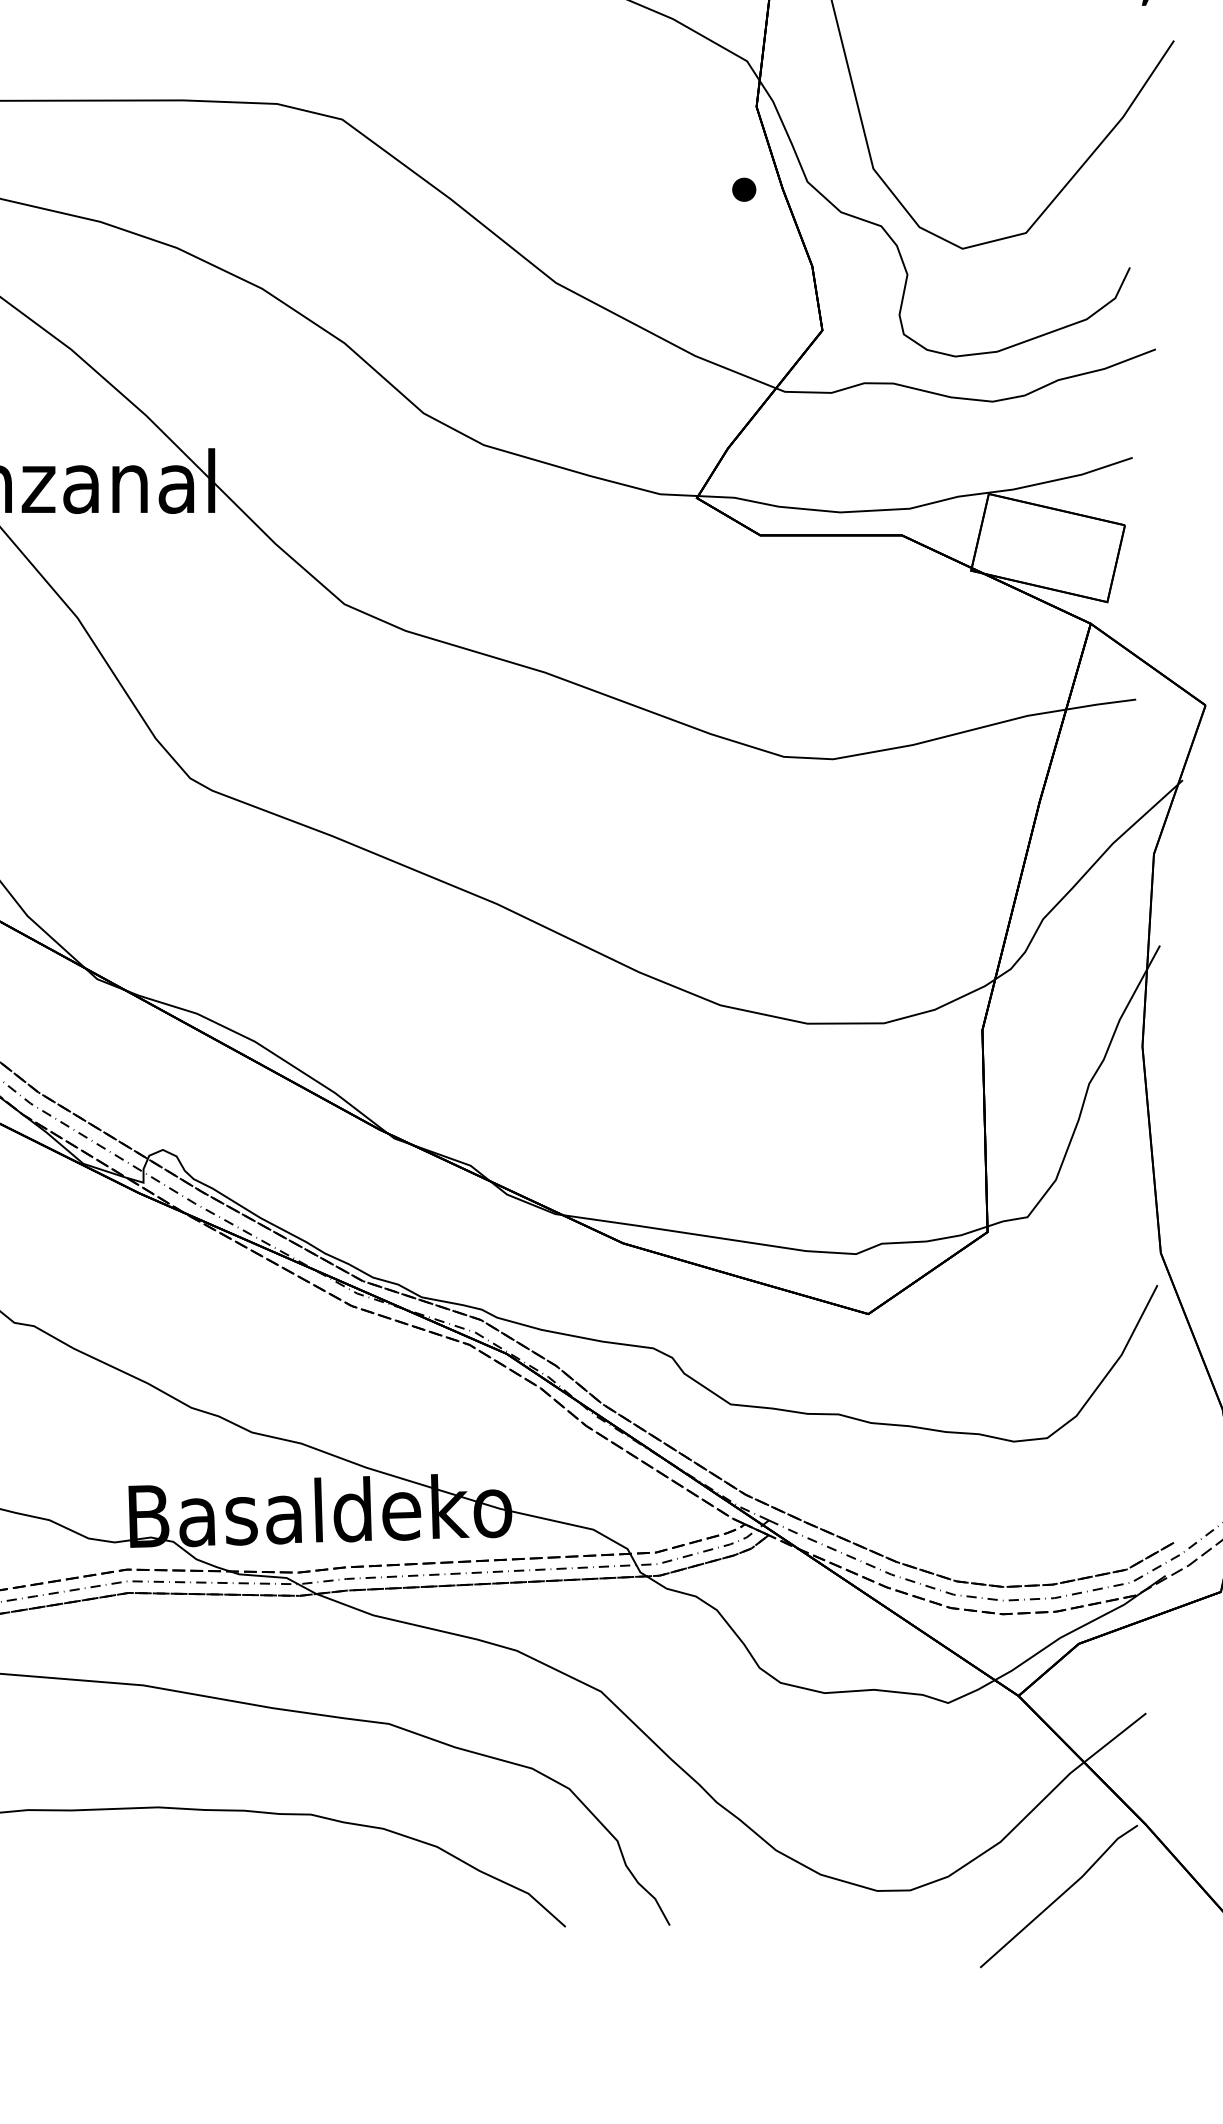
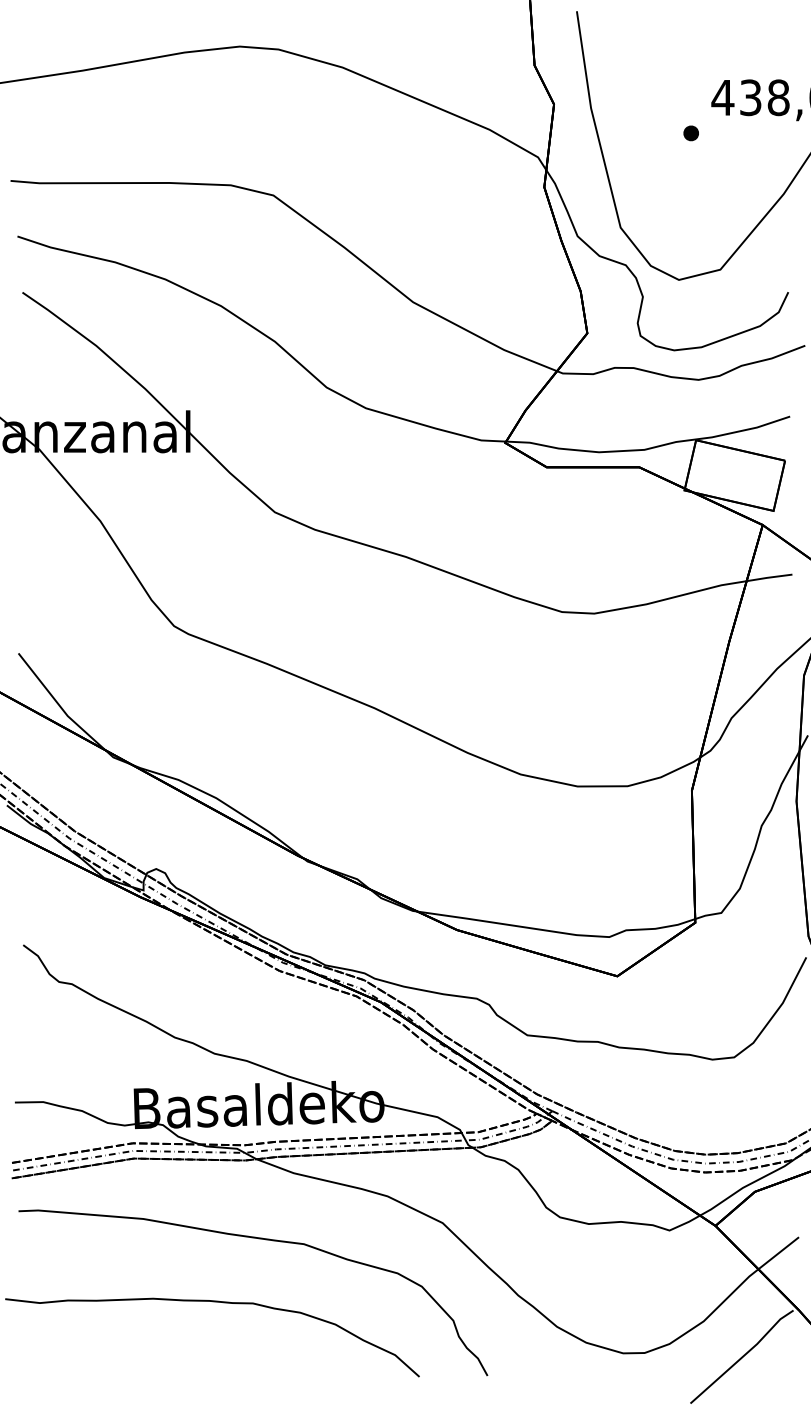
part: (743, 189) -> (690, 133), moved

